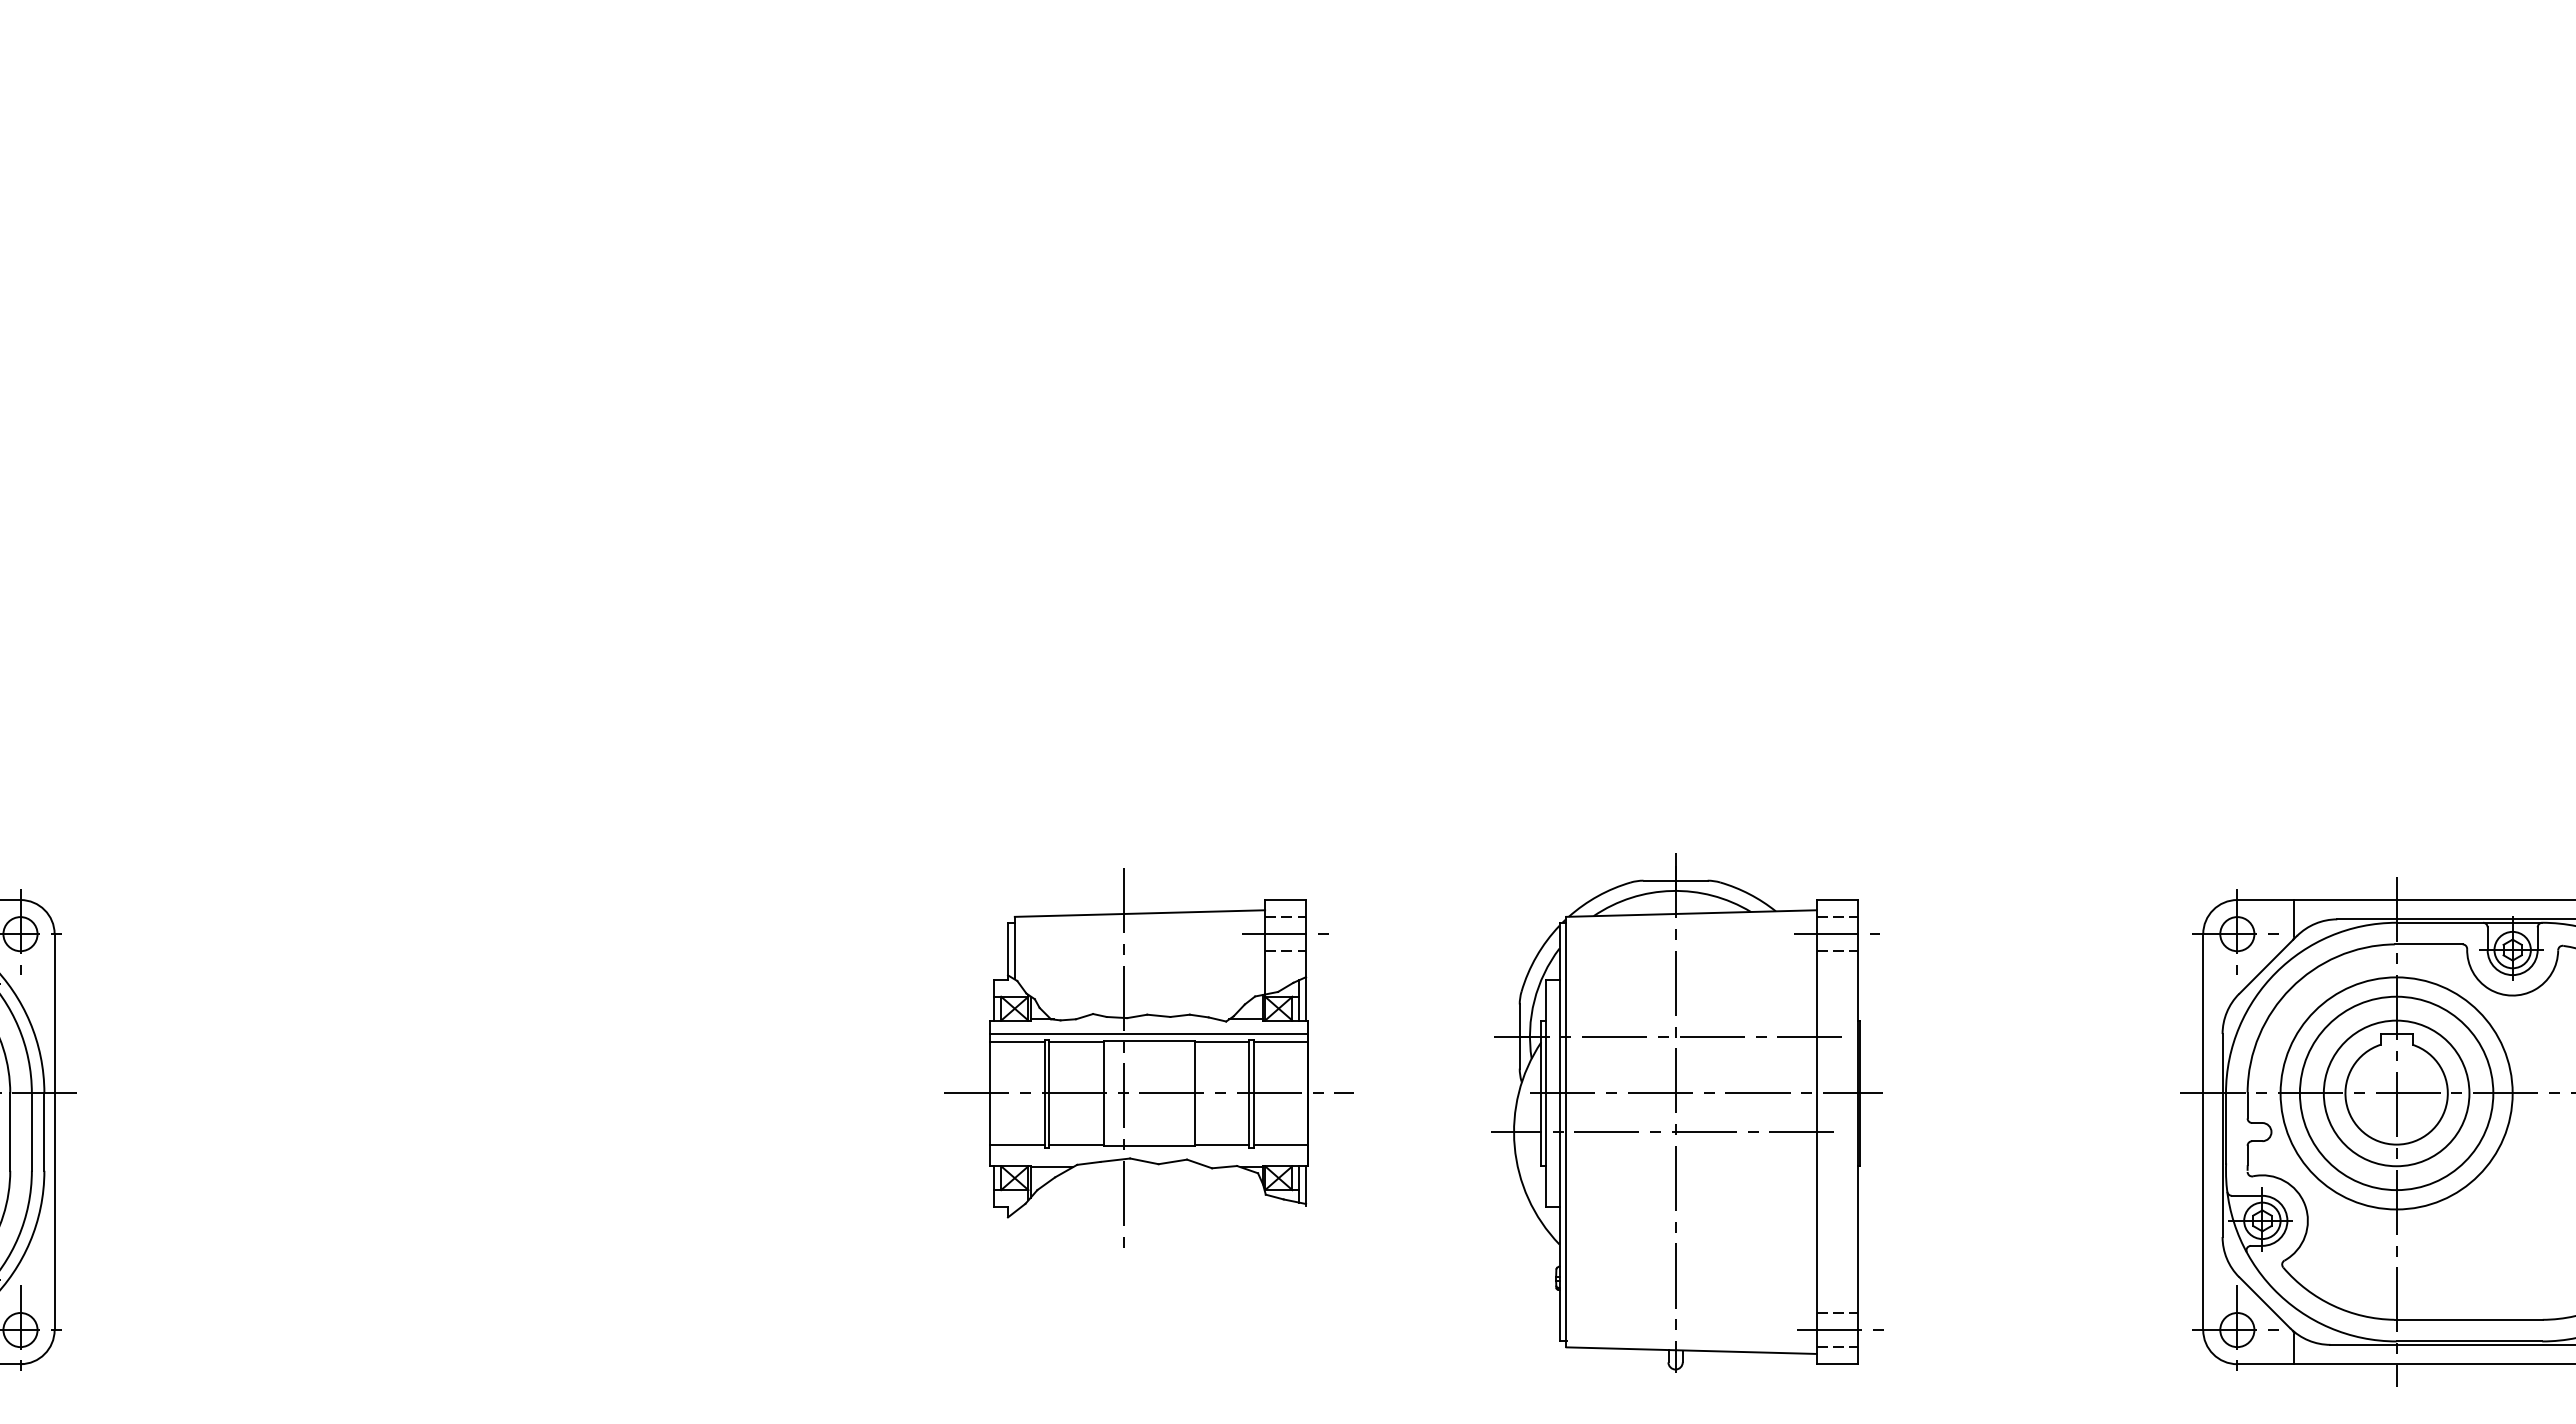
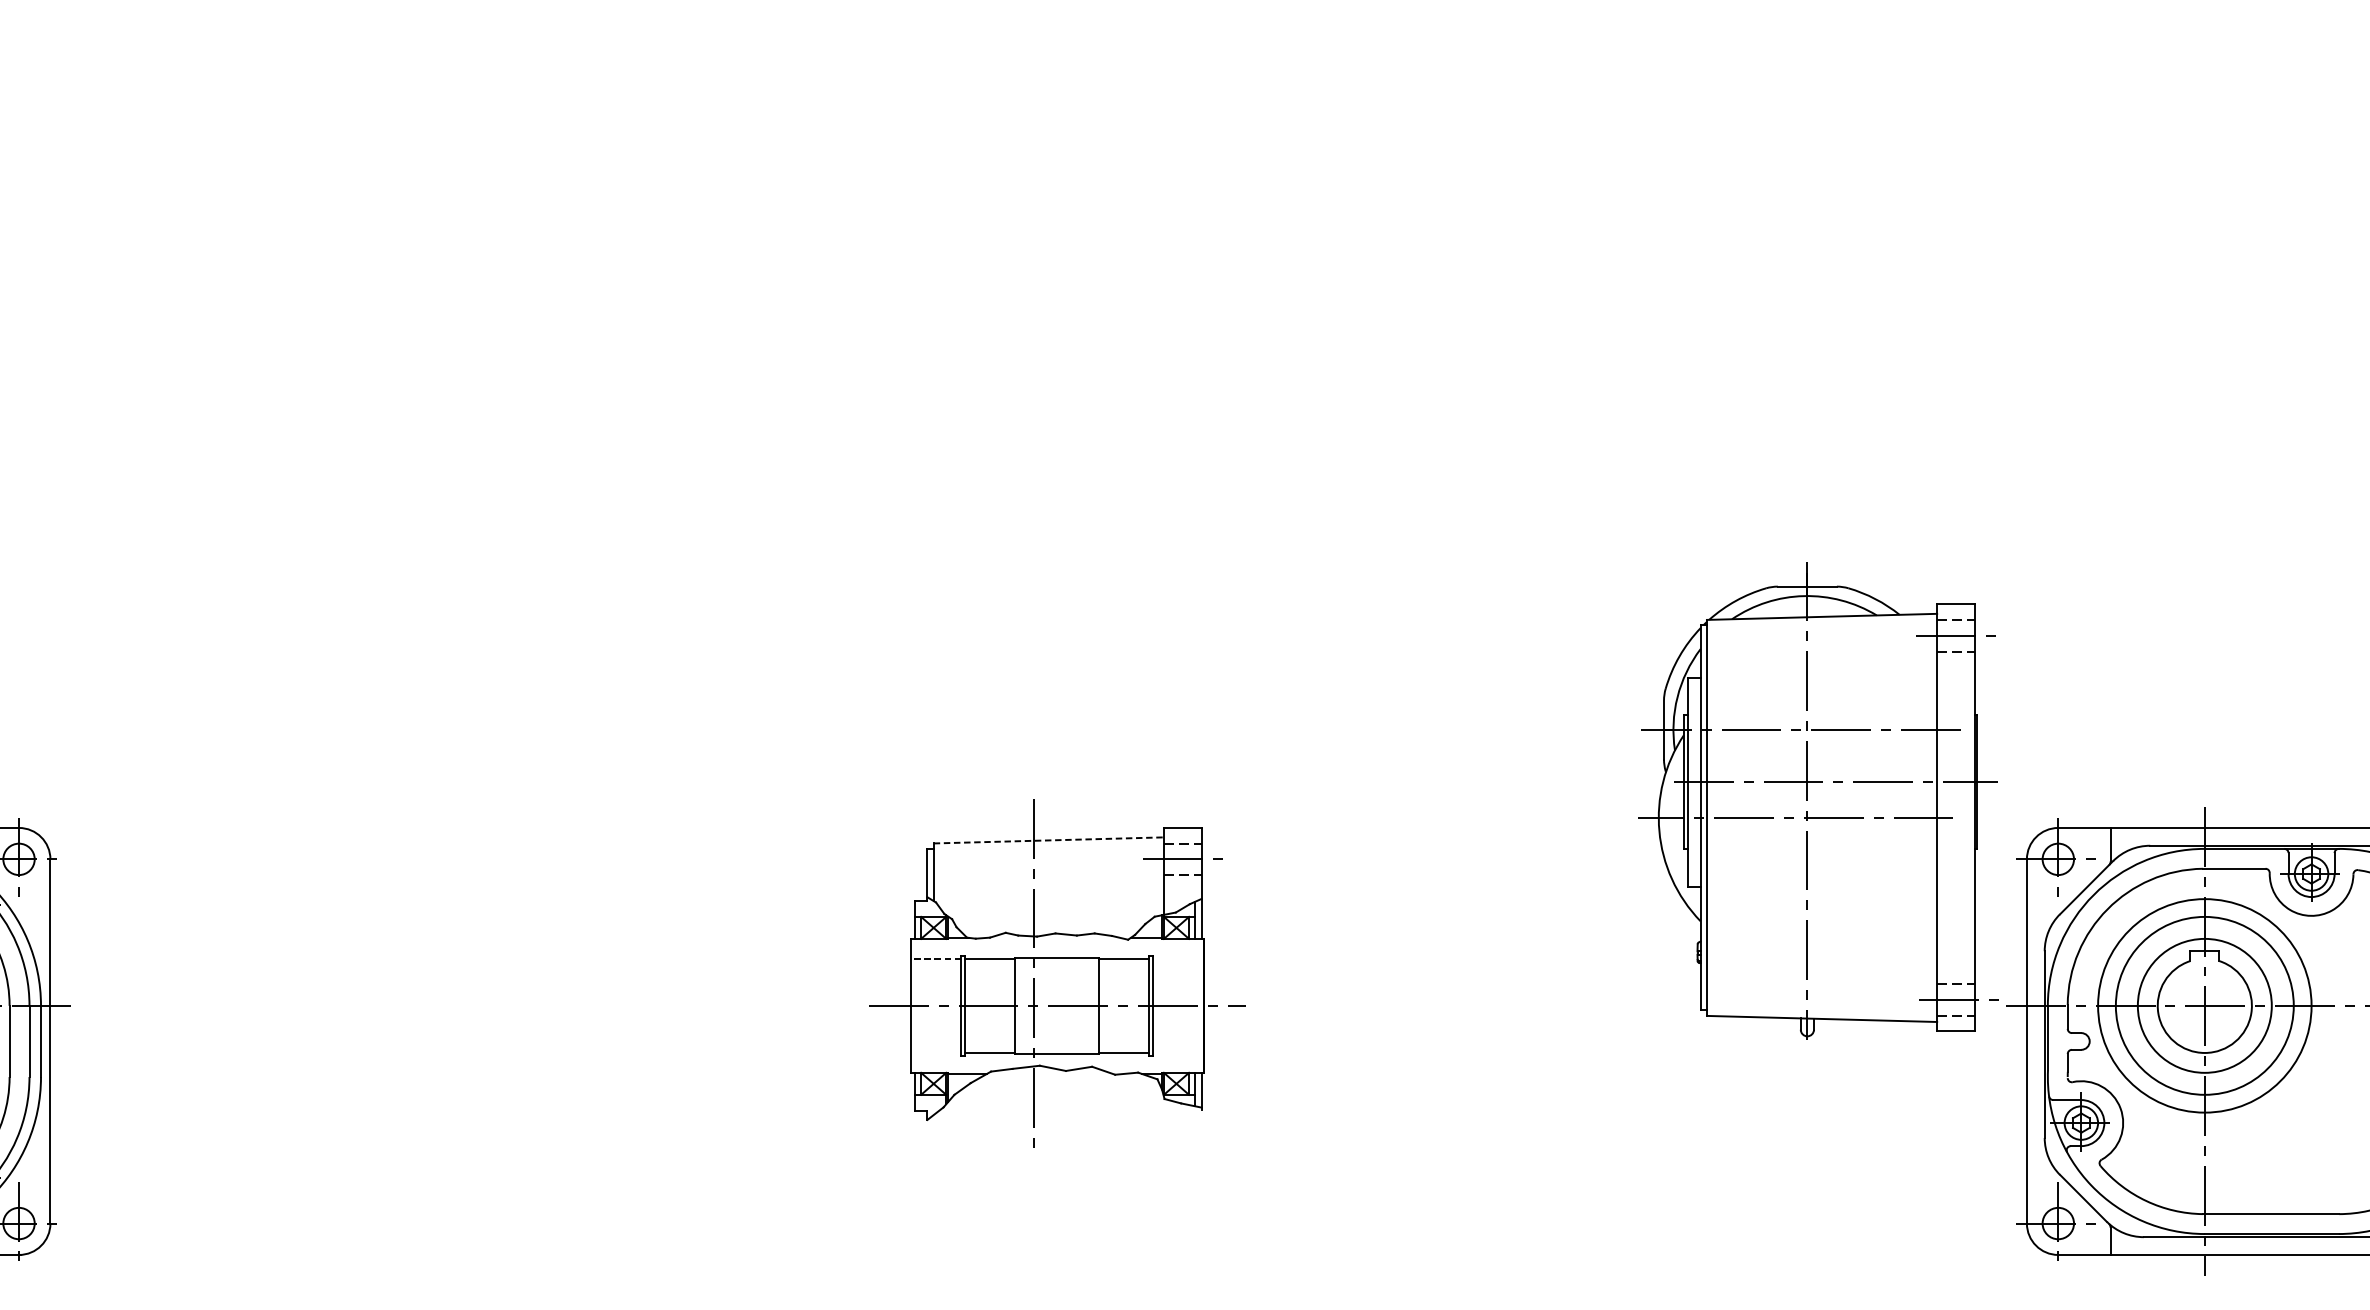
line: (1140, 913) -> (1049, 840), solid -> dashed
line: (1148, 1033) -> (1056, 950), removed
line: (1016, 1042) -> (935, 959), solid -> dashed
line: (1280, 1042) -> (1178, 959), removed
part: (1687, 1112) -> (1818, 799), moved
line: (1016, 1144) -> (935, 1052), removed
line: (1280, 1144) -> (1178, 1052), removed

